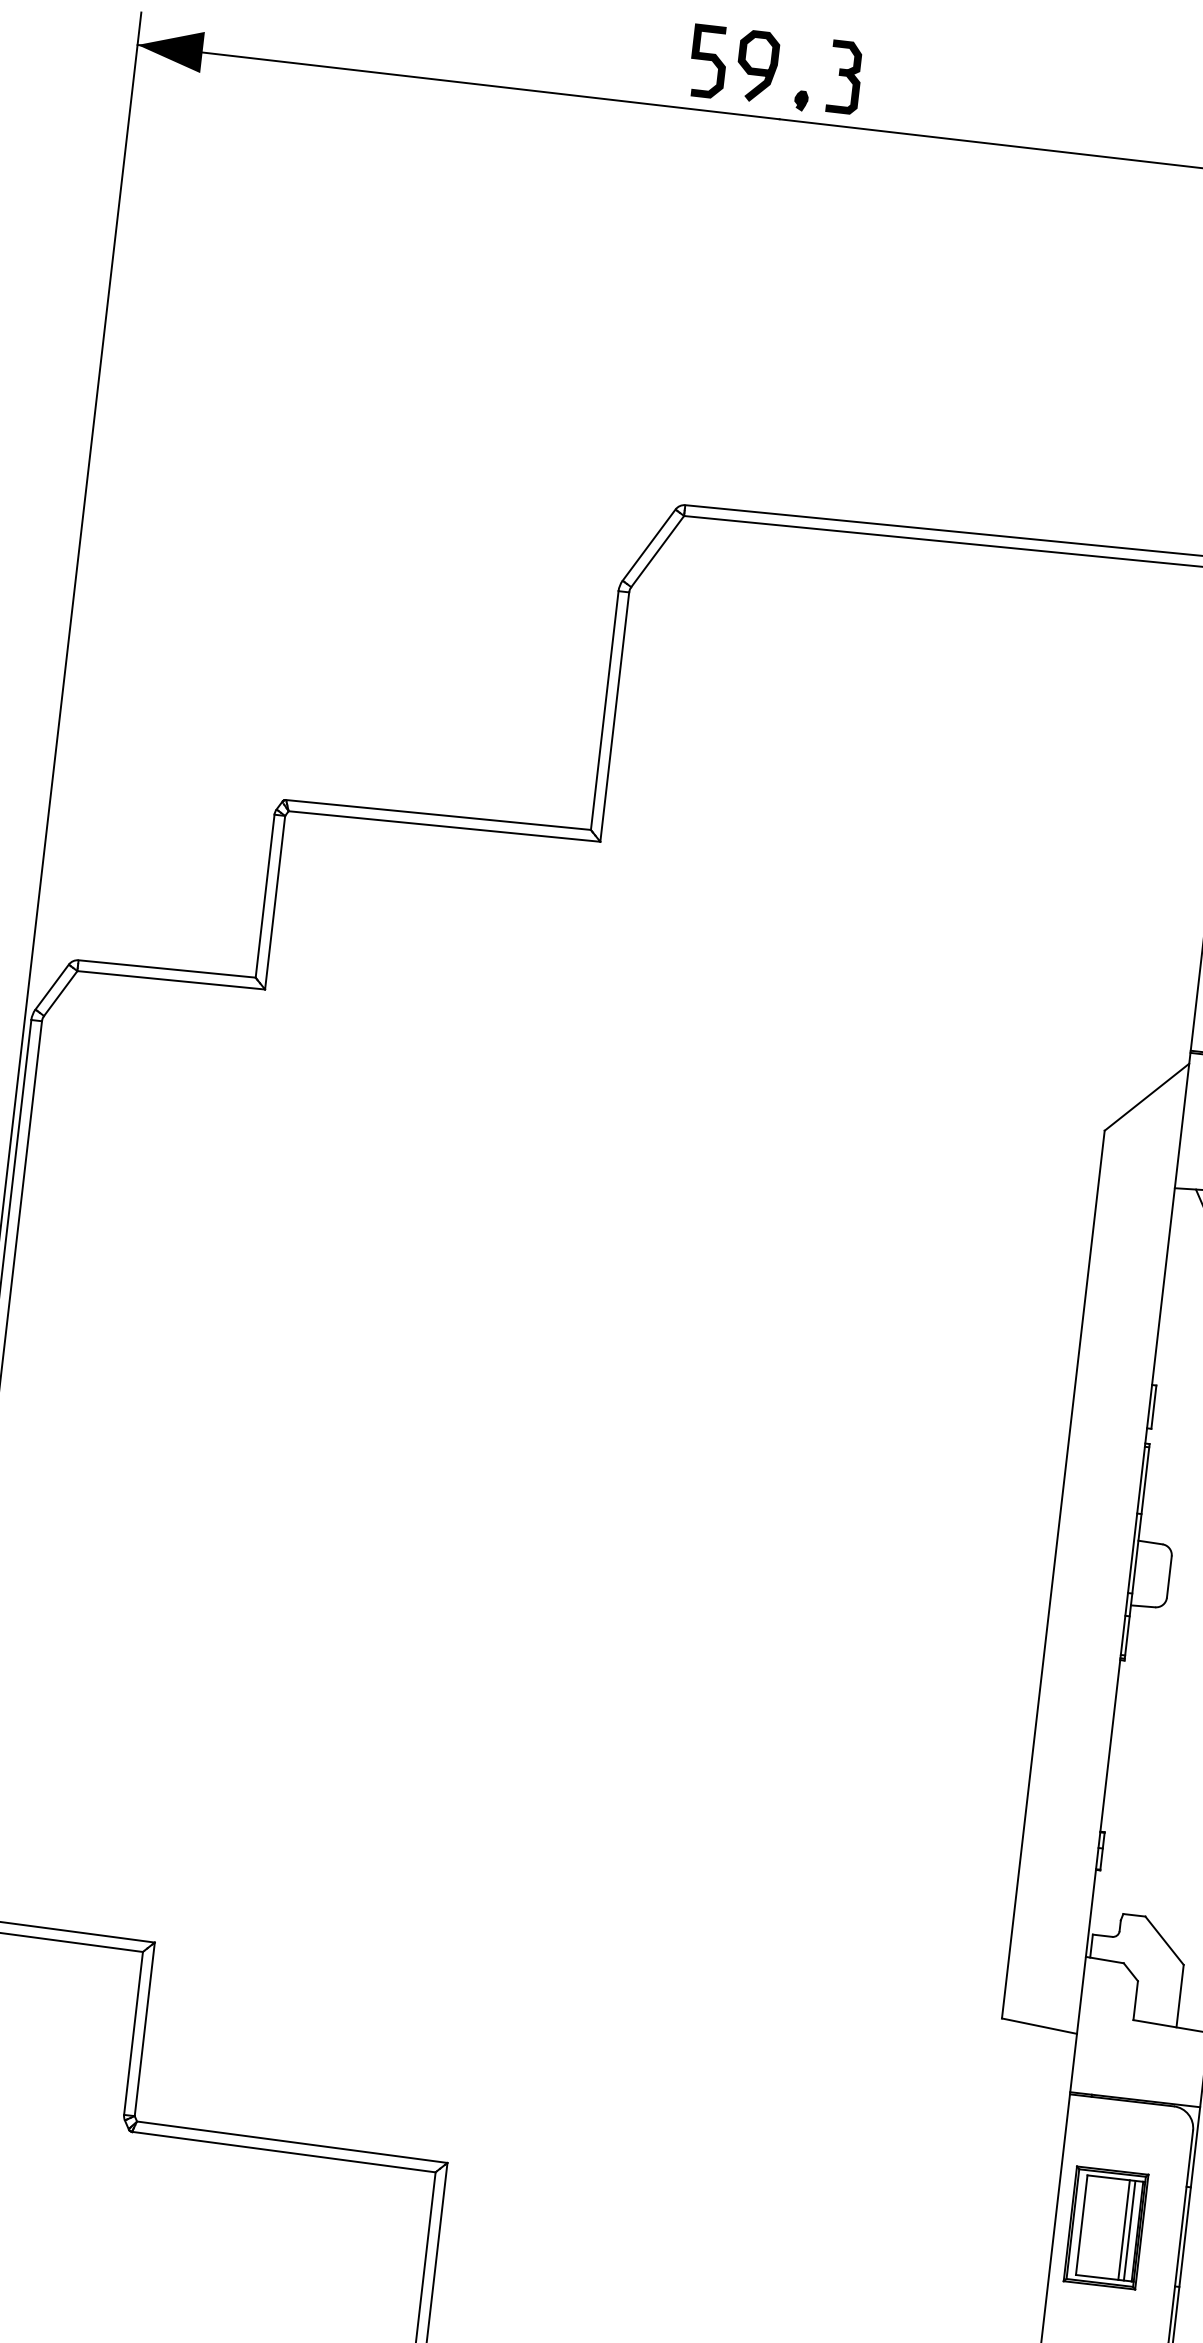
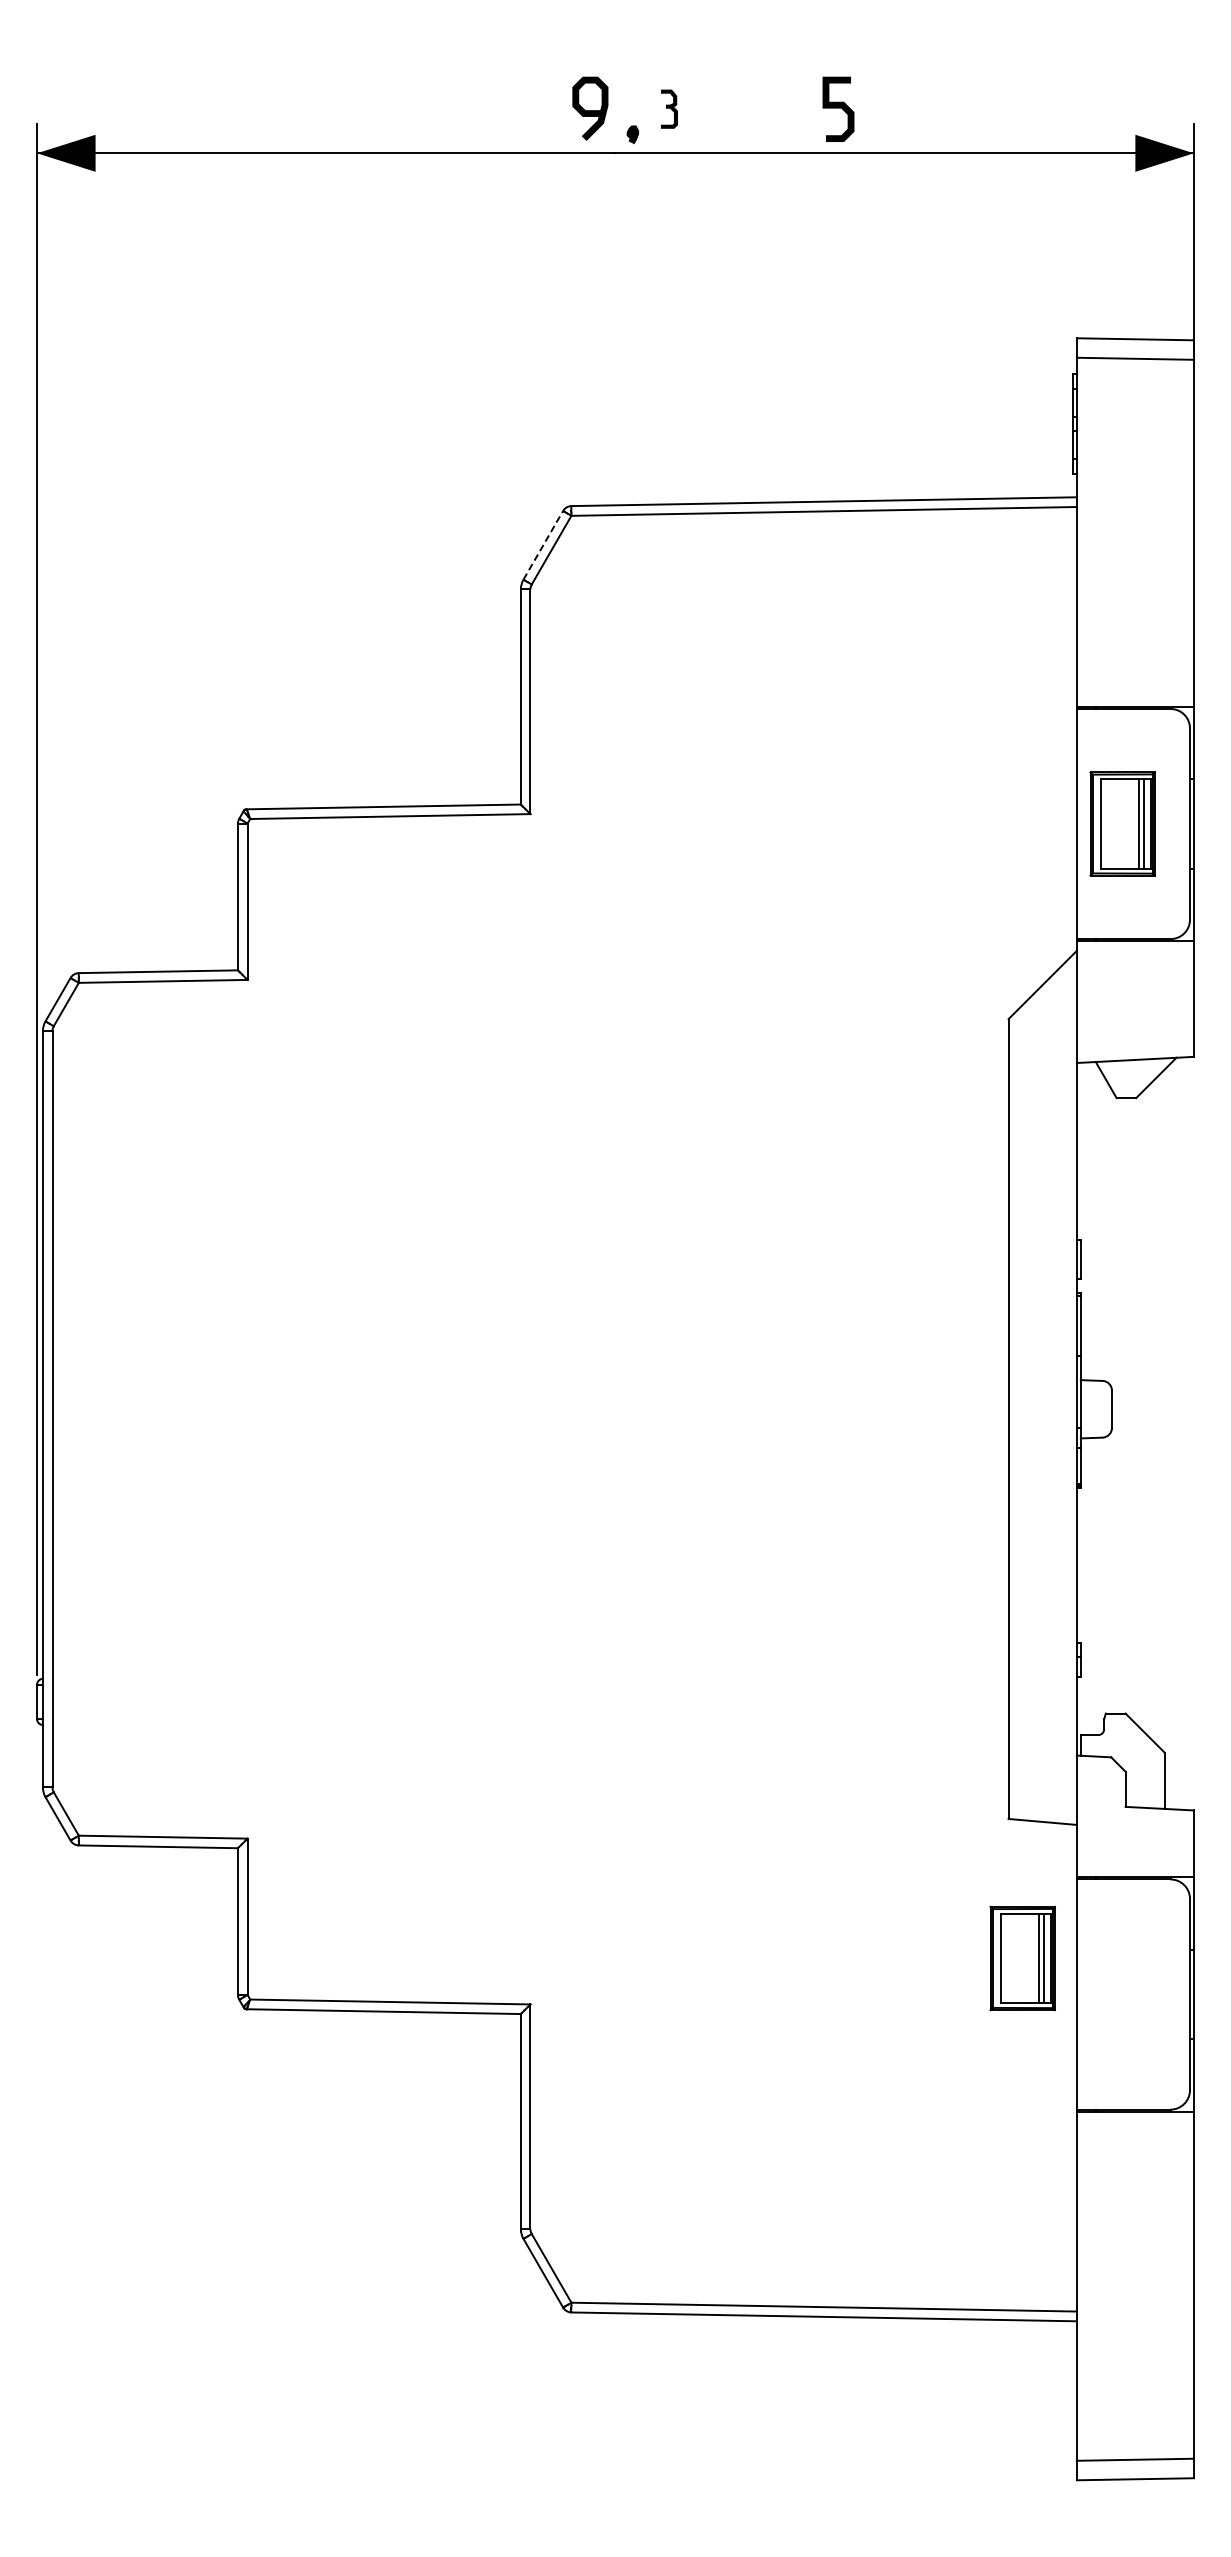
curve: (708, 60) -> (838, 108), moved
part: (845, 76) -> (669, 108), size x0.6
line: (649, 545) -> (543, 545), solid -> dashed
part: (1105, 2227) -> (1022, 1958), moved

